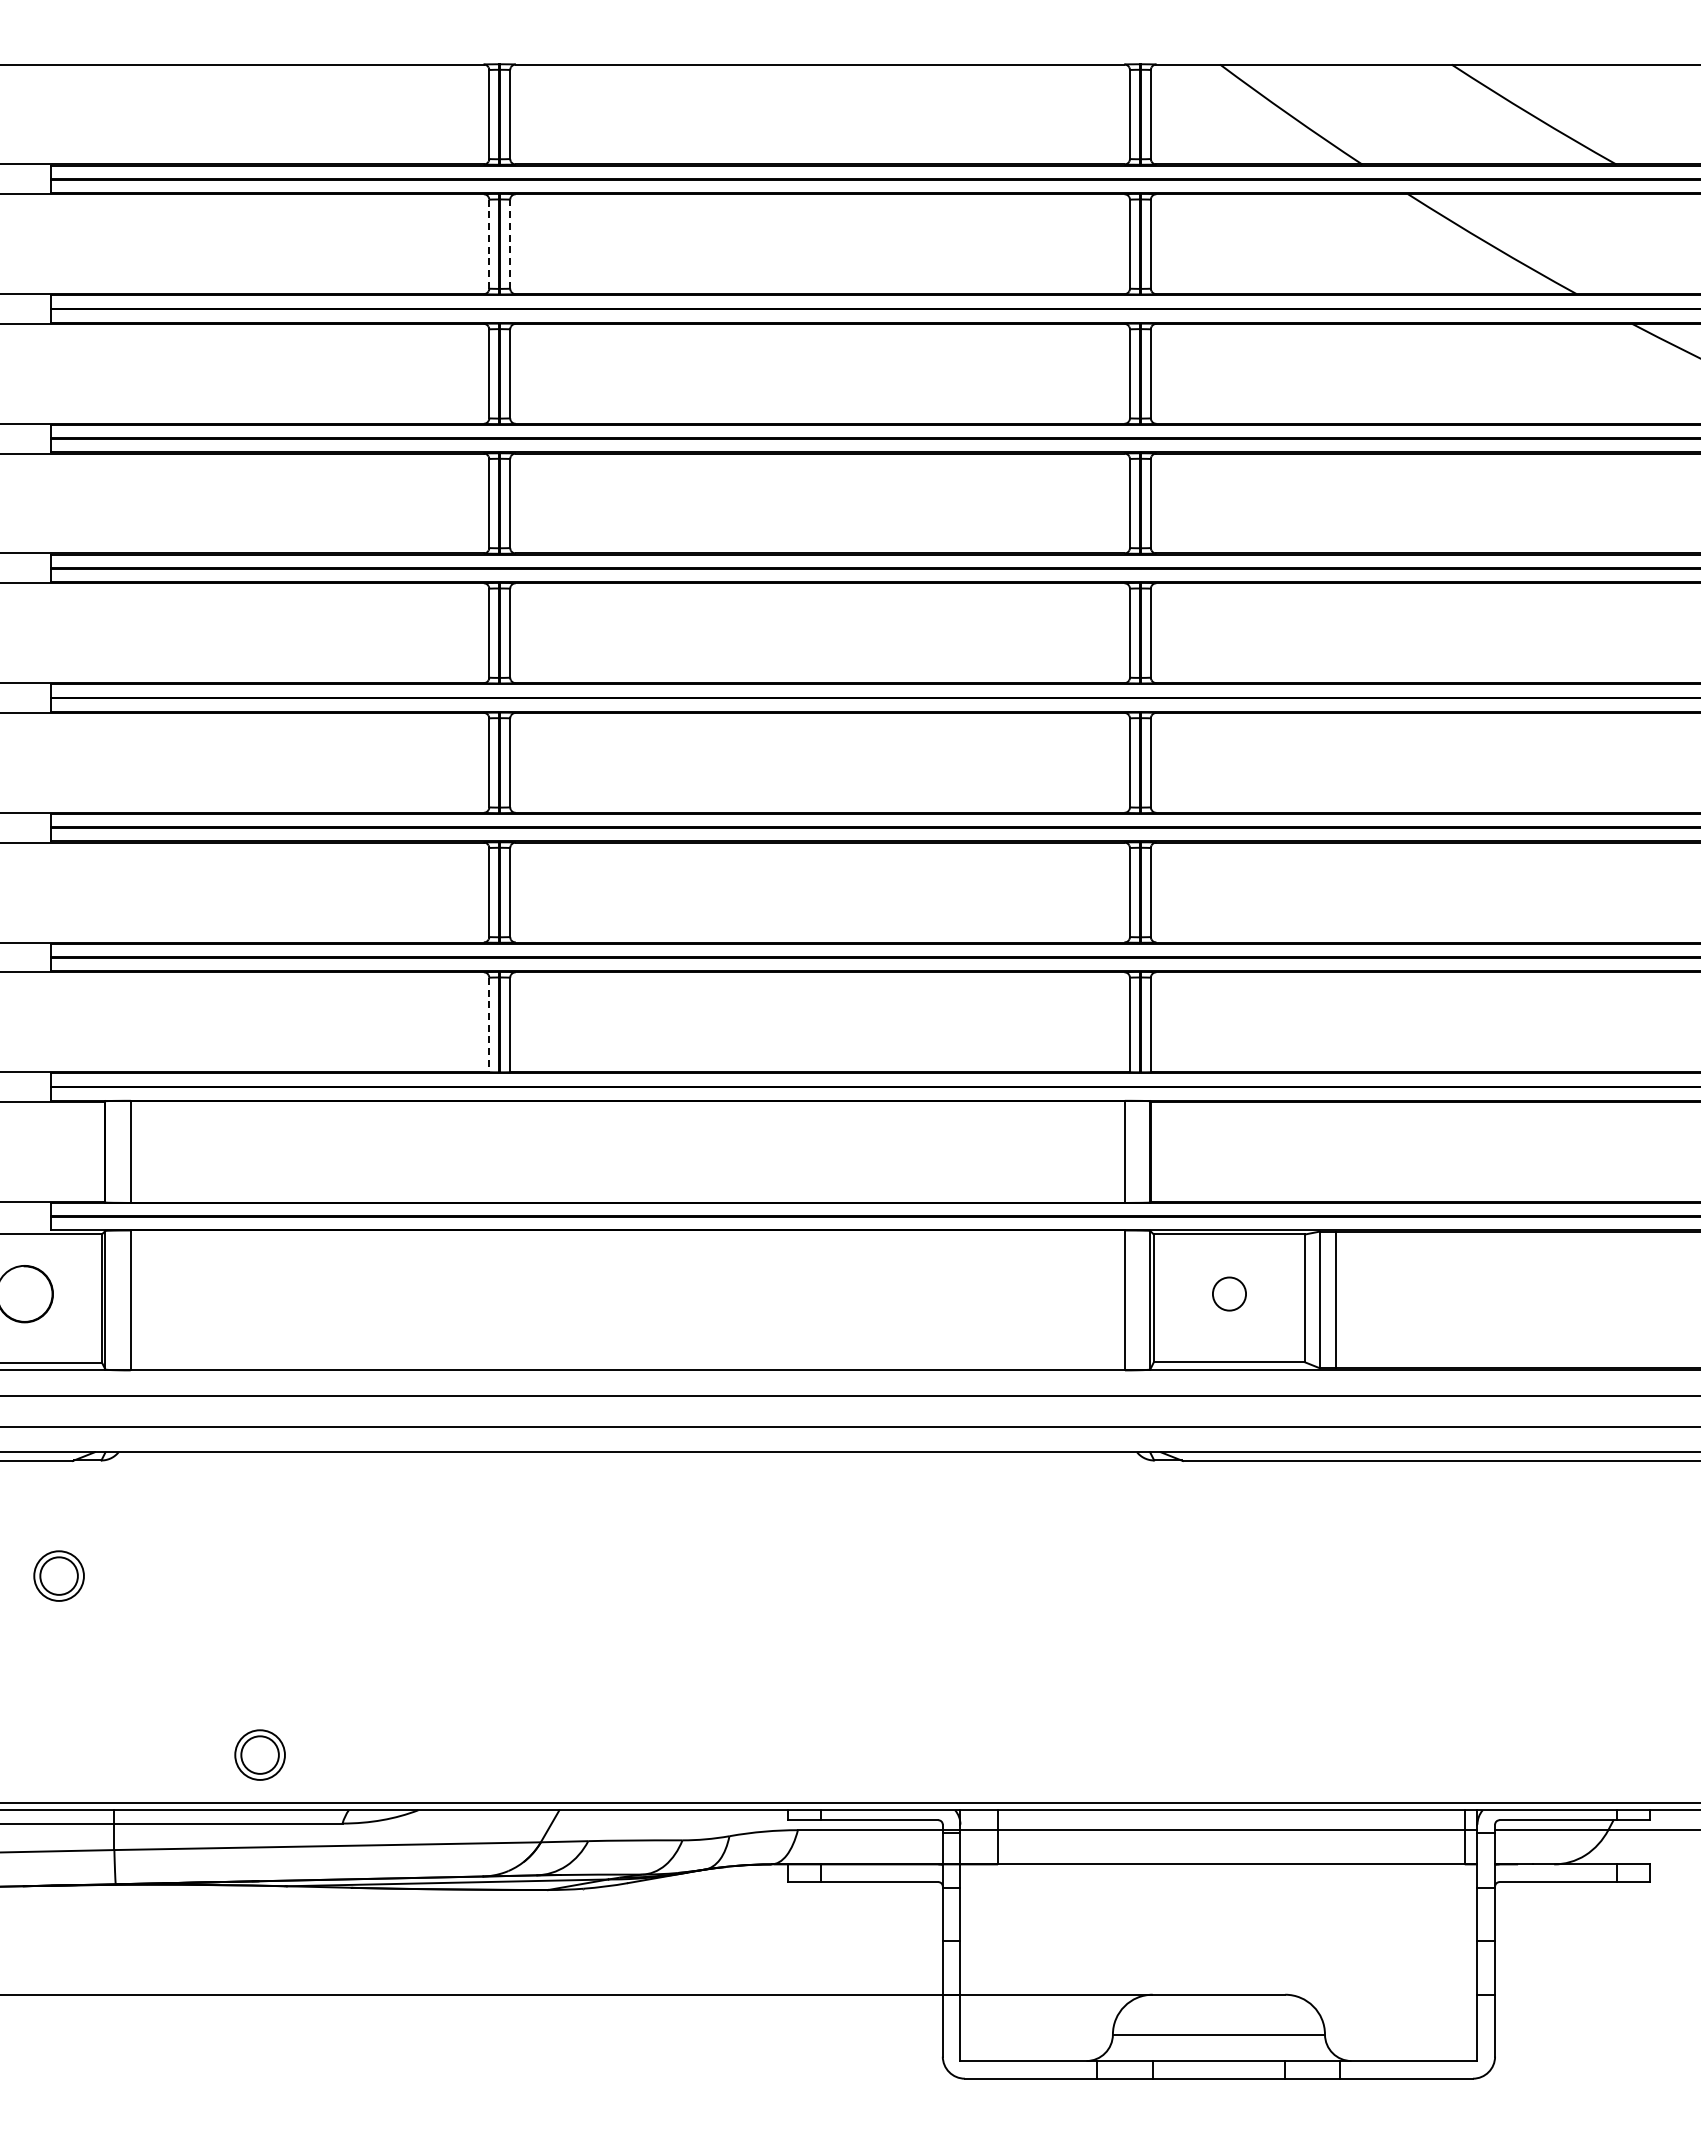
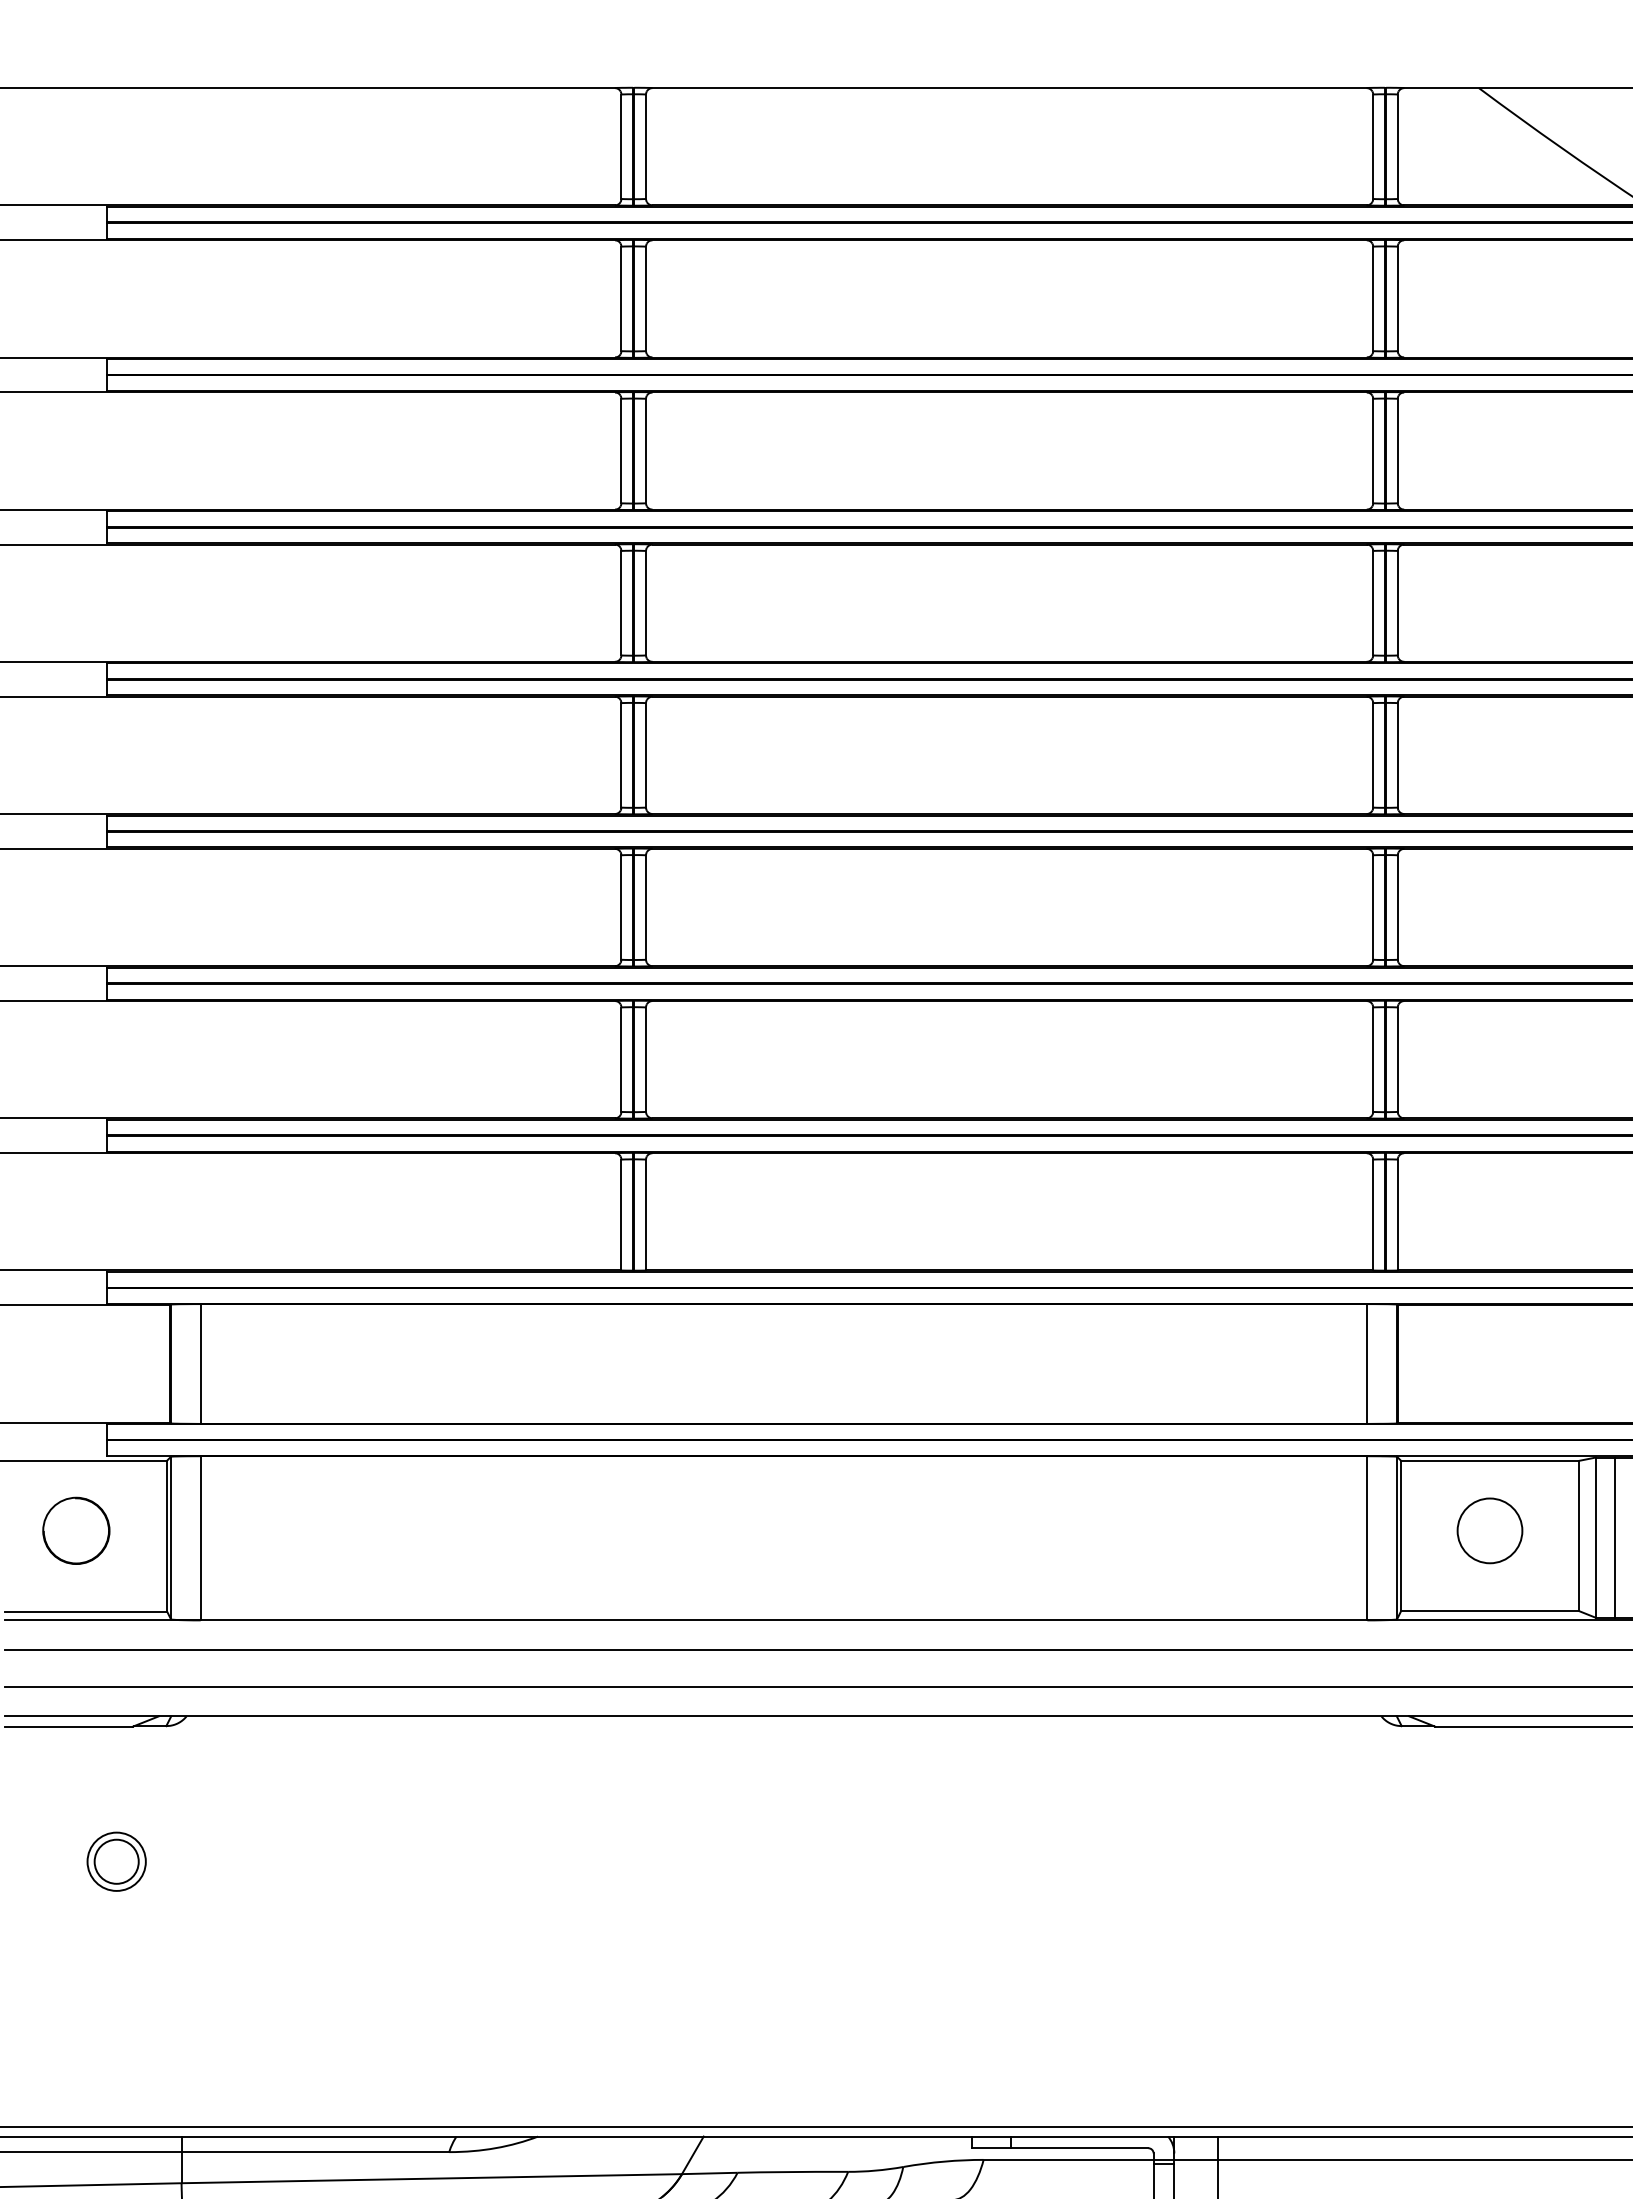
line: (510, 243) -> (646, 298), dashed -> solid
line: (489, 244) -> (621, 299), dashed -> solid
line: (489, 1025) -> (621, 1215), dashed -> solid
circle: (1229, 1293) -> (1490, 1530), size x1.67
part: (259, 1754) -> (351, 2071), removed

